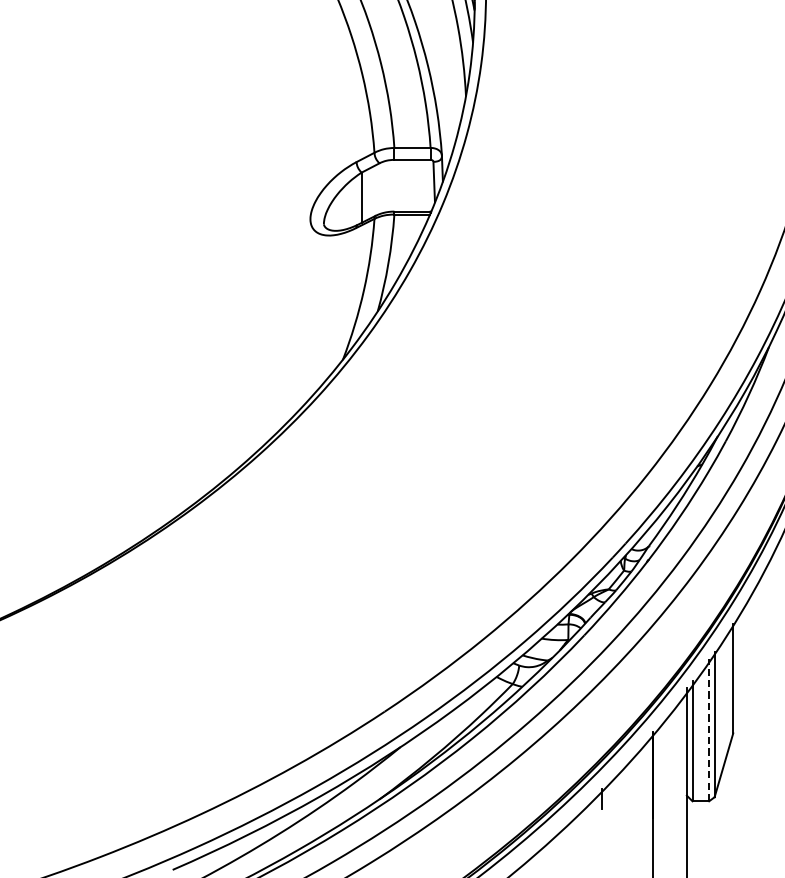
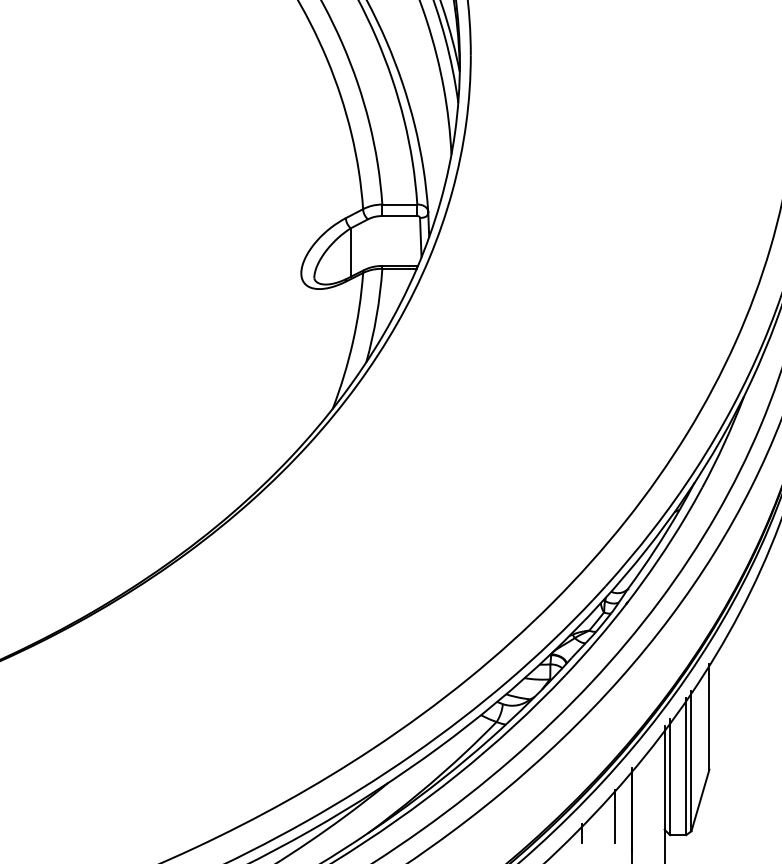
line: (709, 730) -> (686, 766), dashed -> solid
line: (635, 781) -> (615, 816), added

